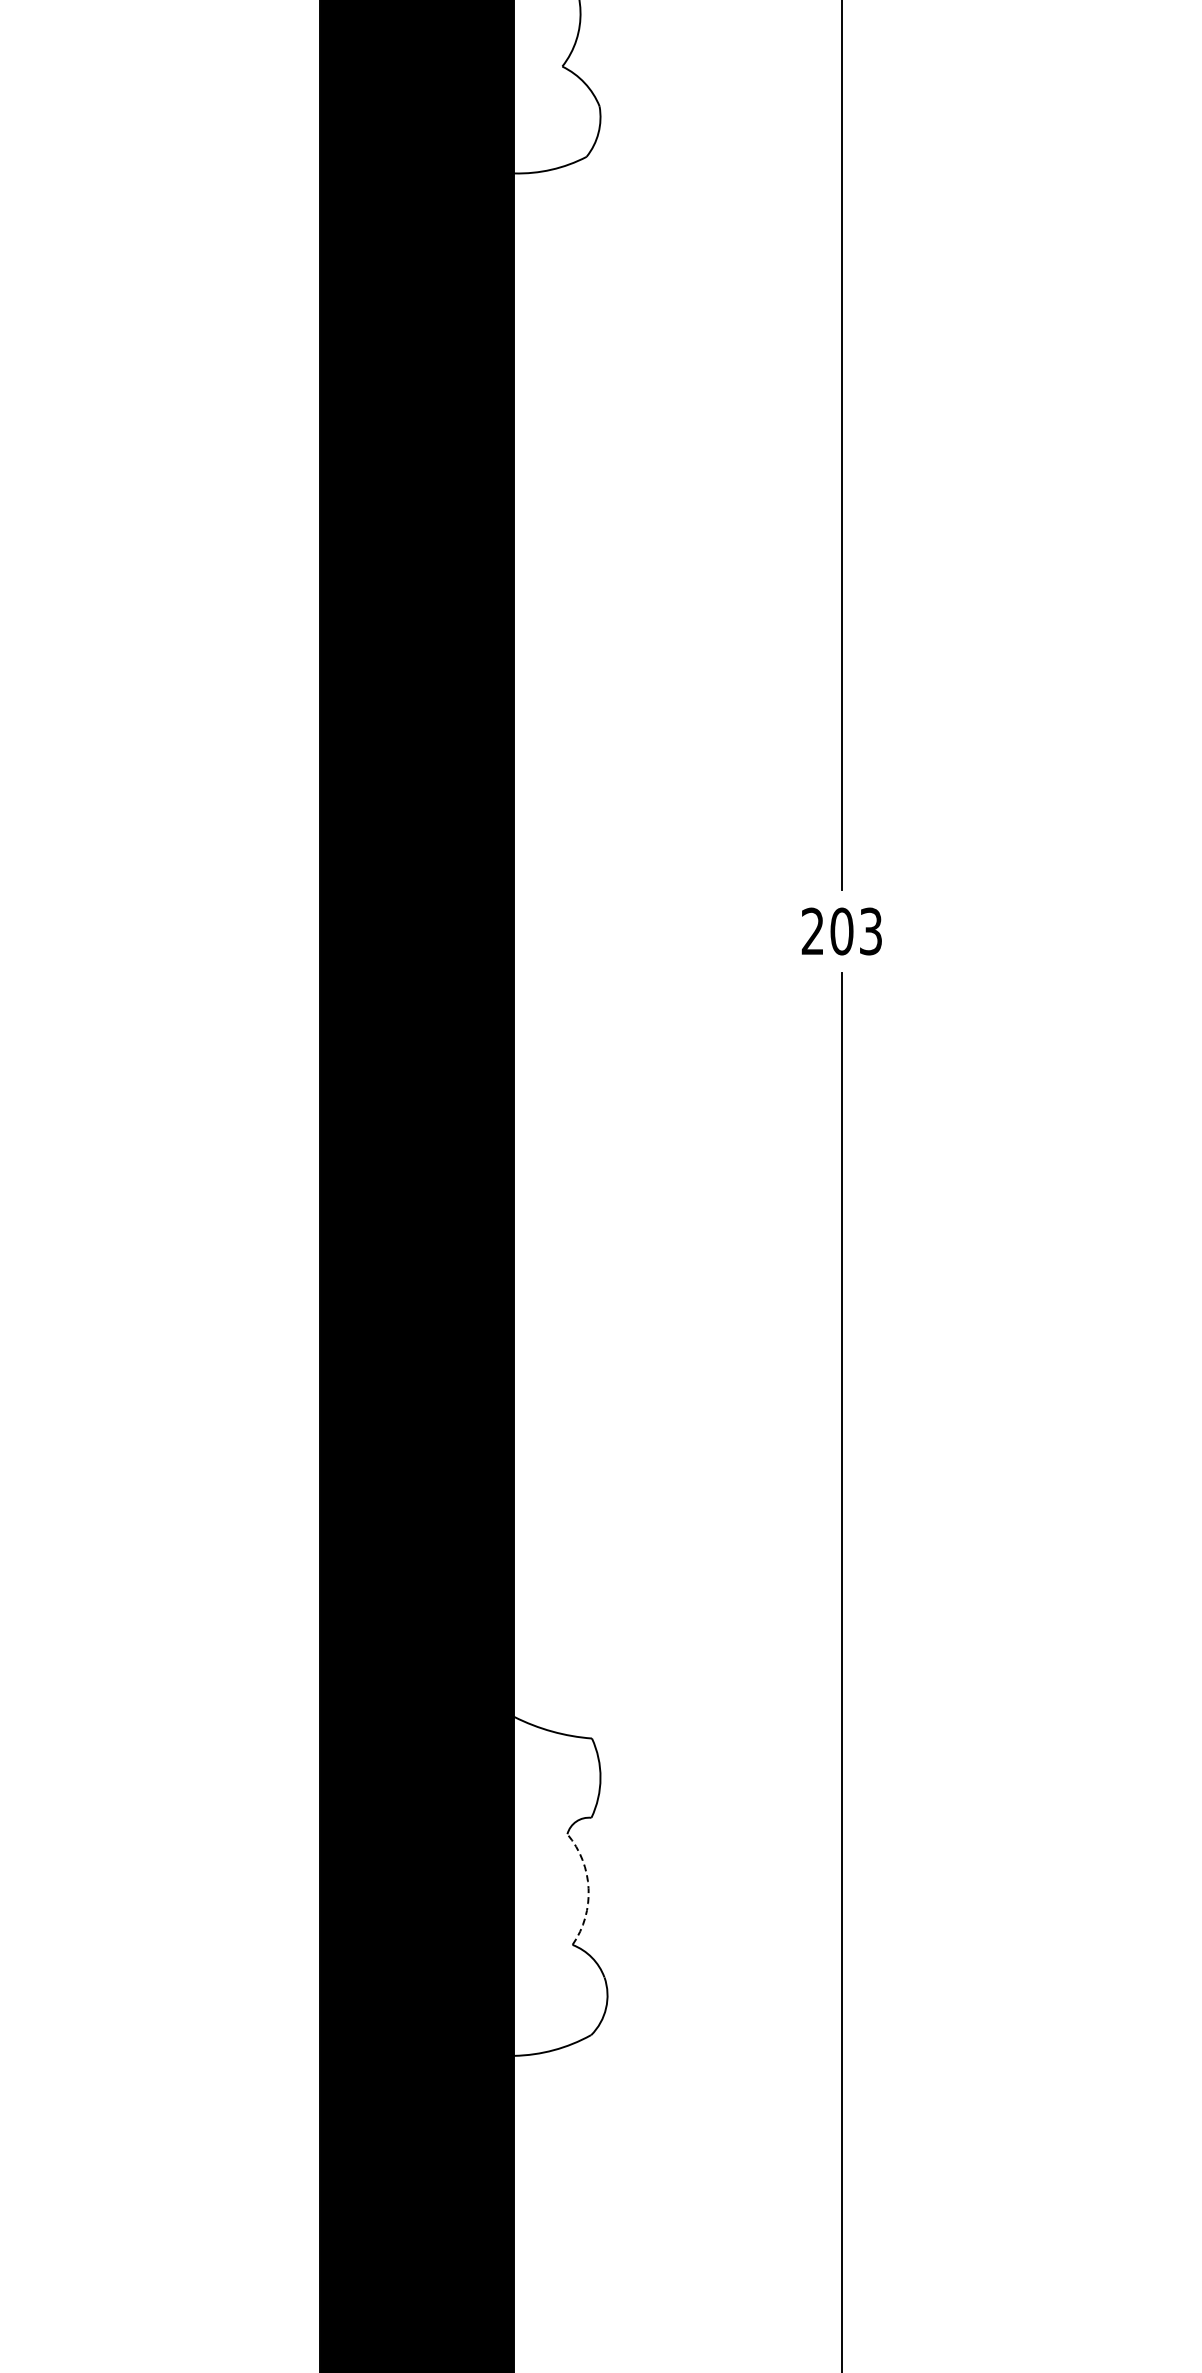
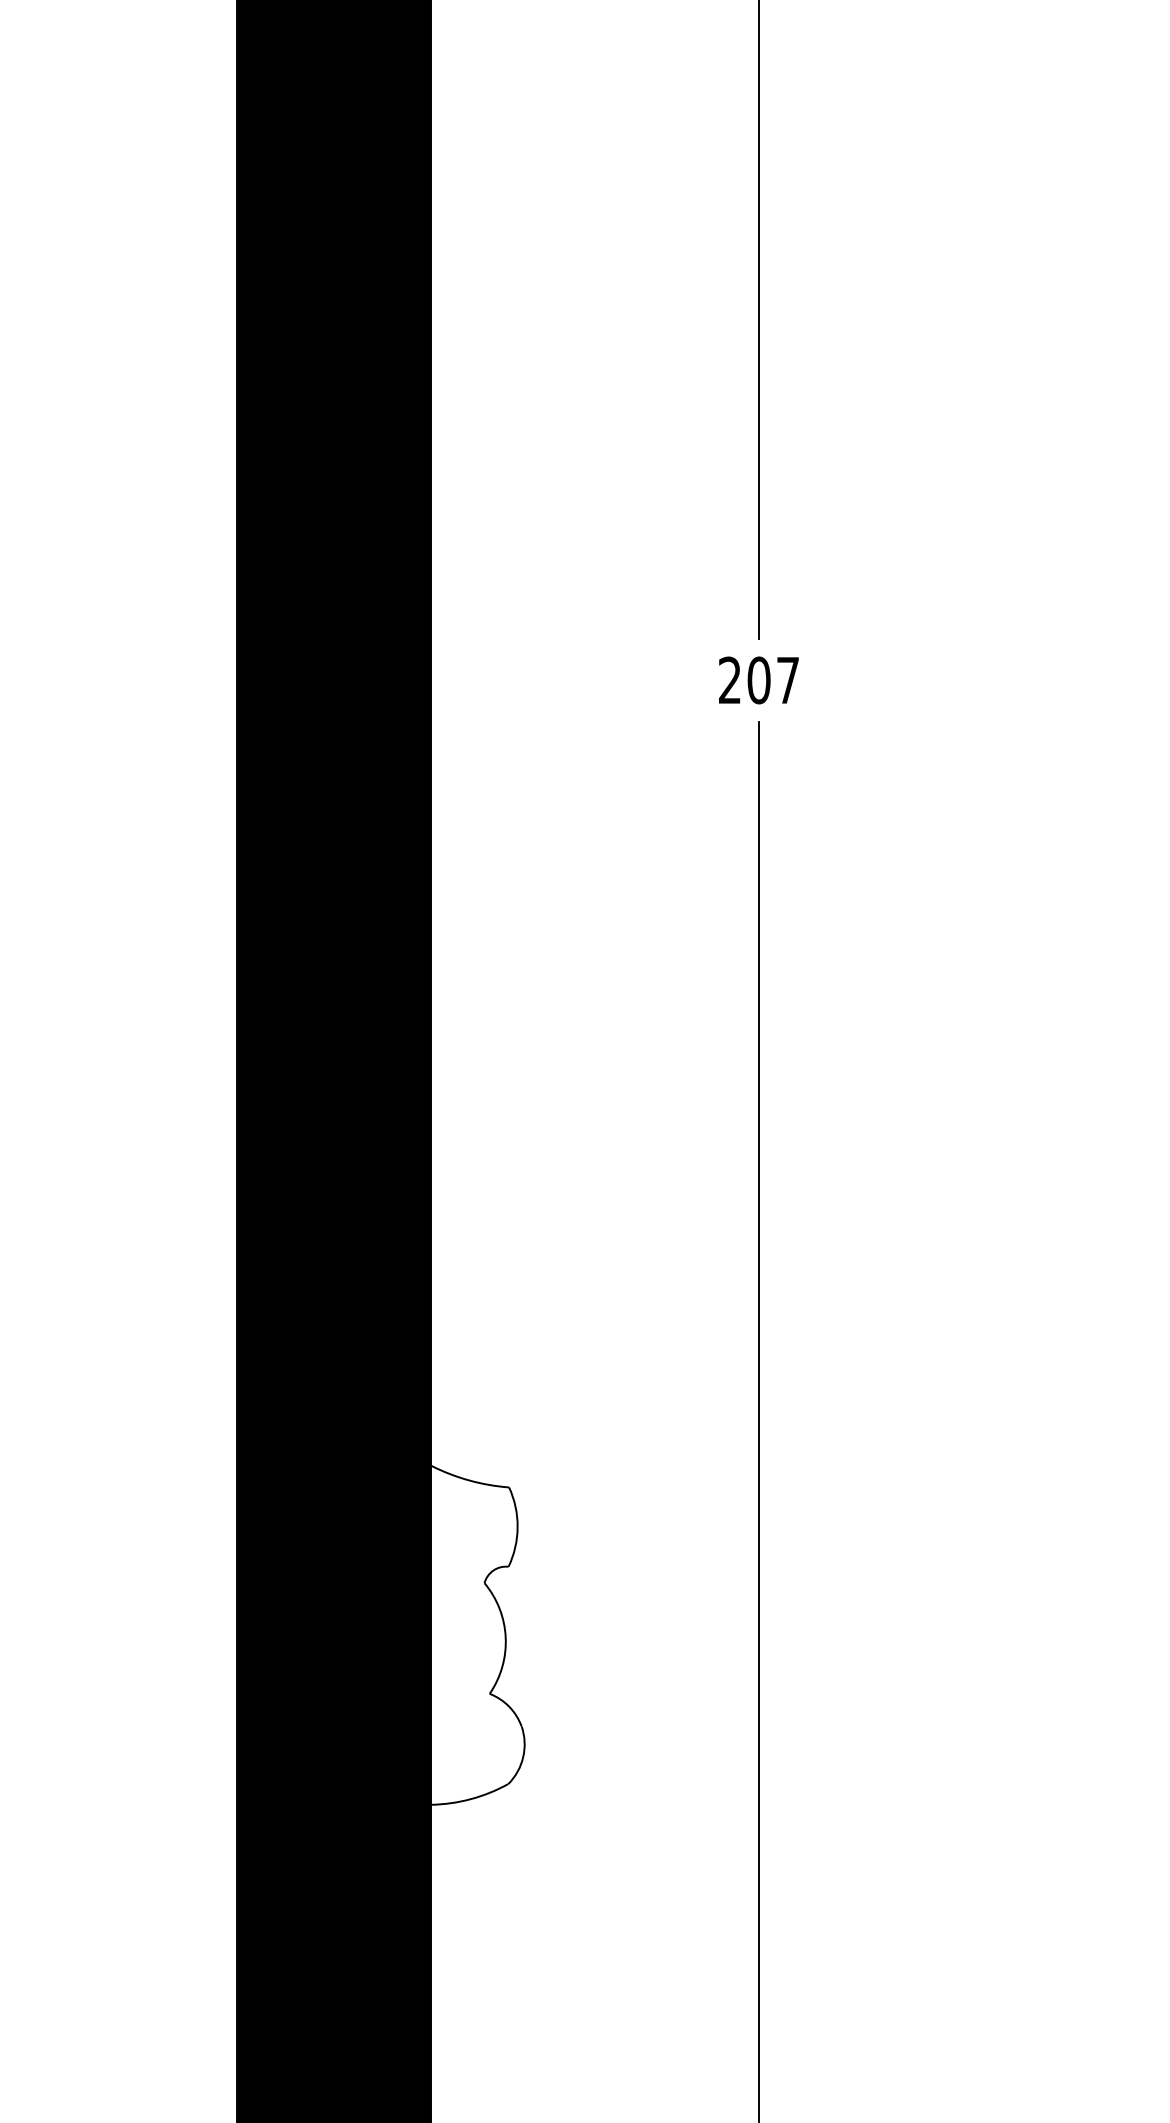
text: (870, 931) -> (787, 680), 203 -> 207
arc: (588, 1888) -> (505, 1637), dashed -> solid

